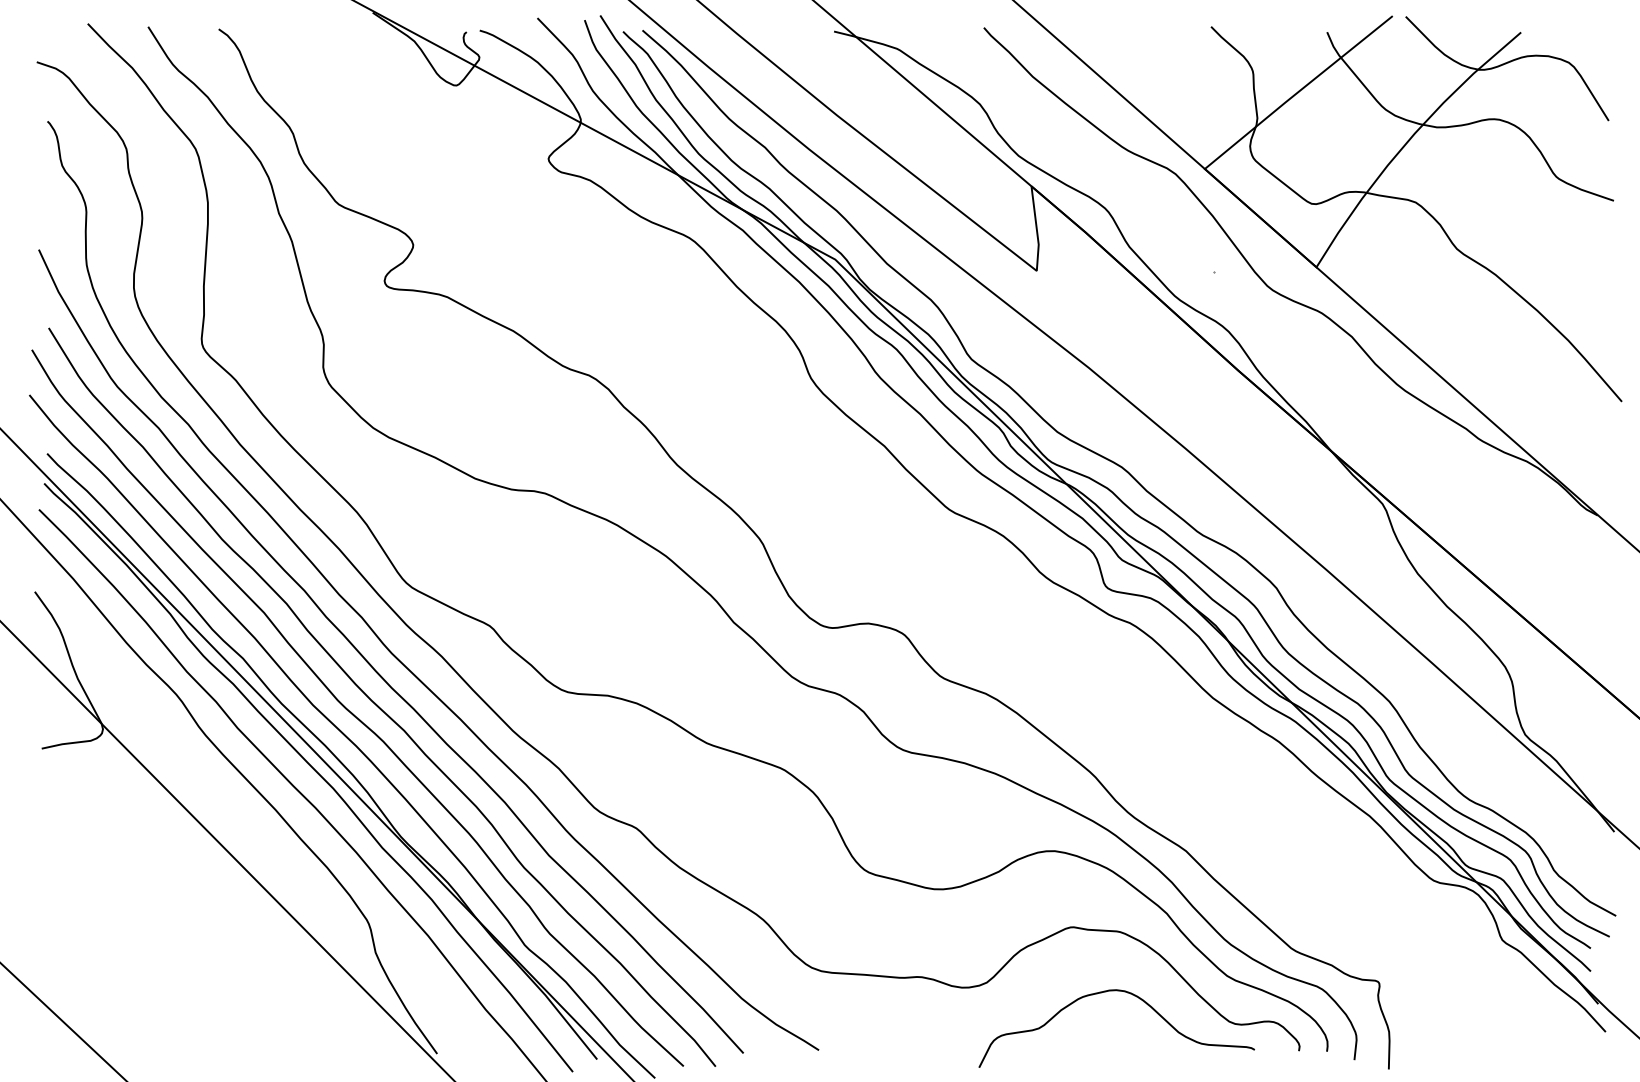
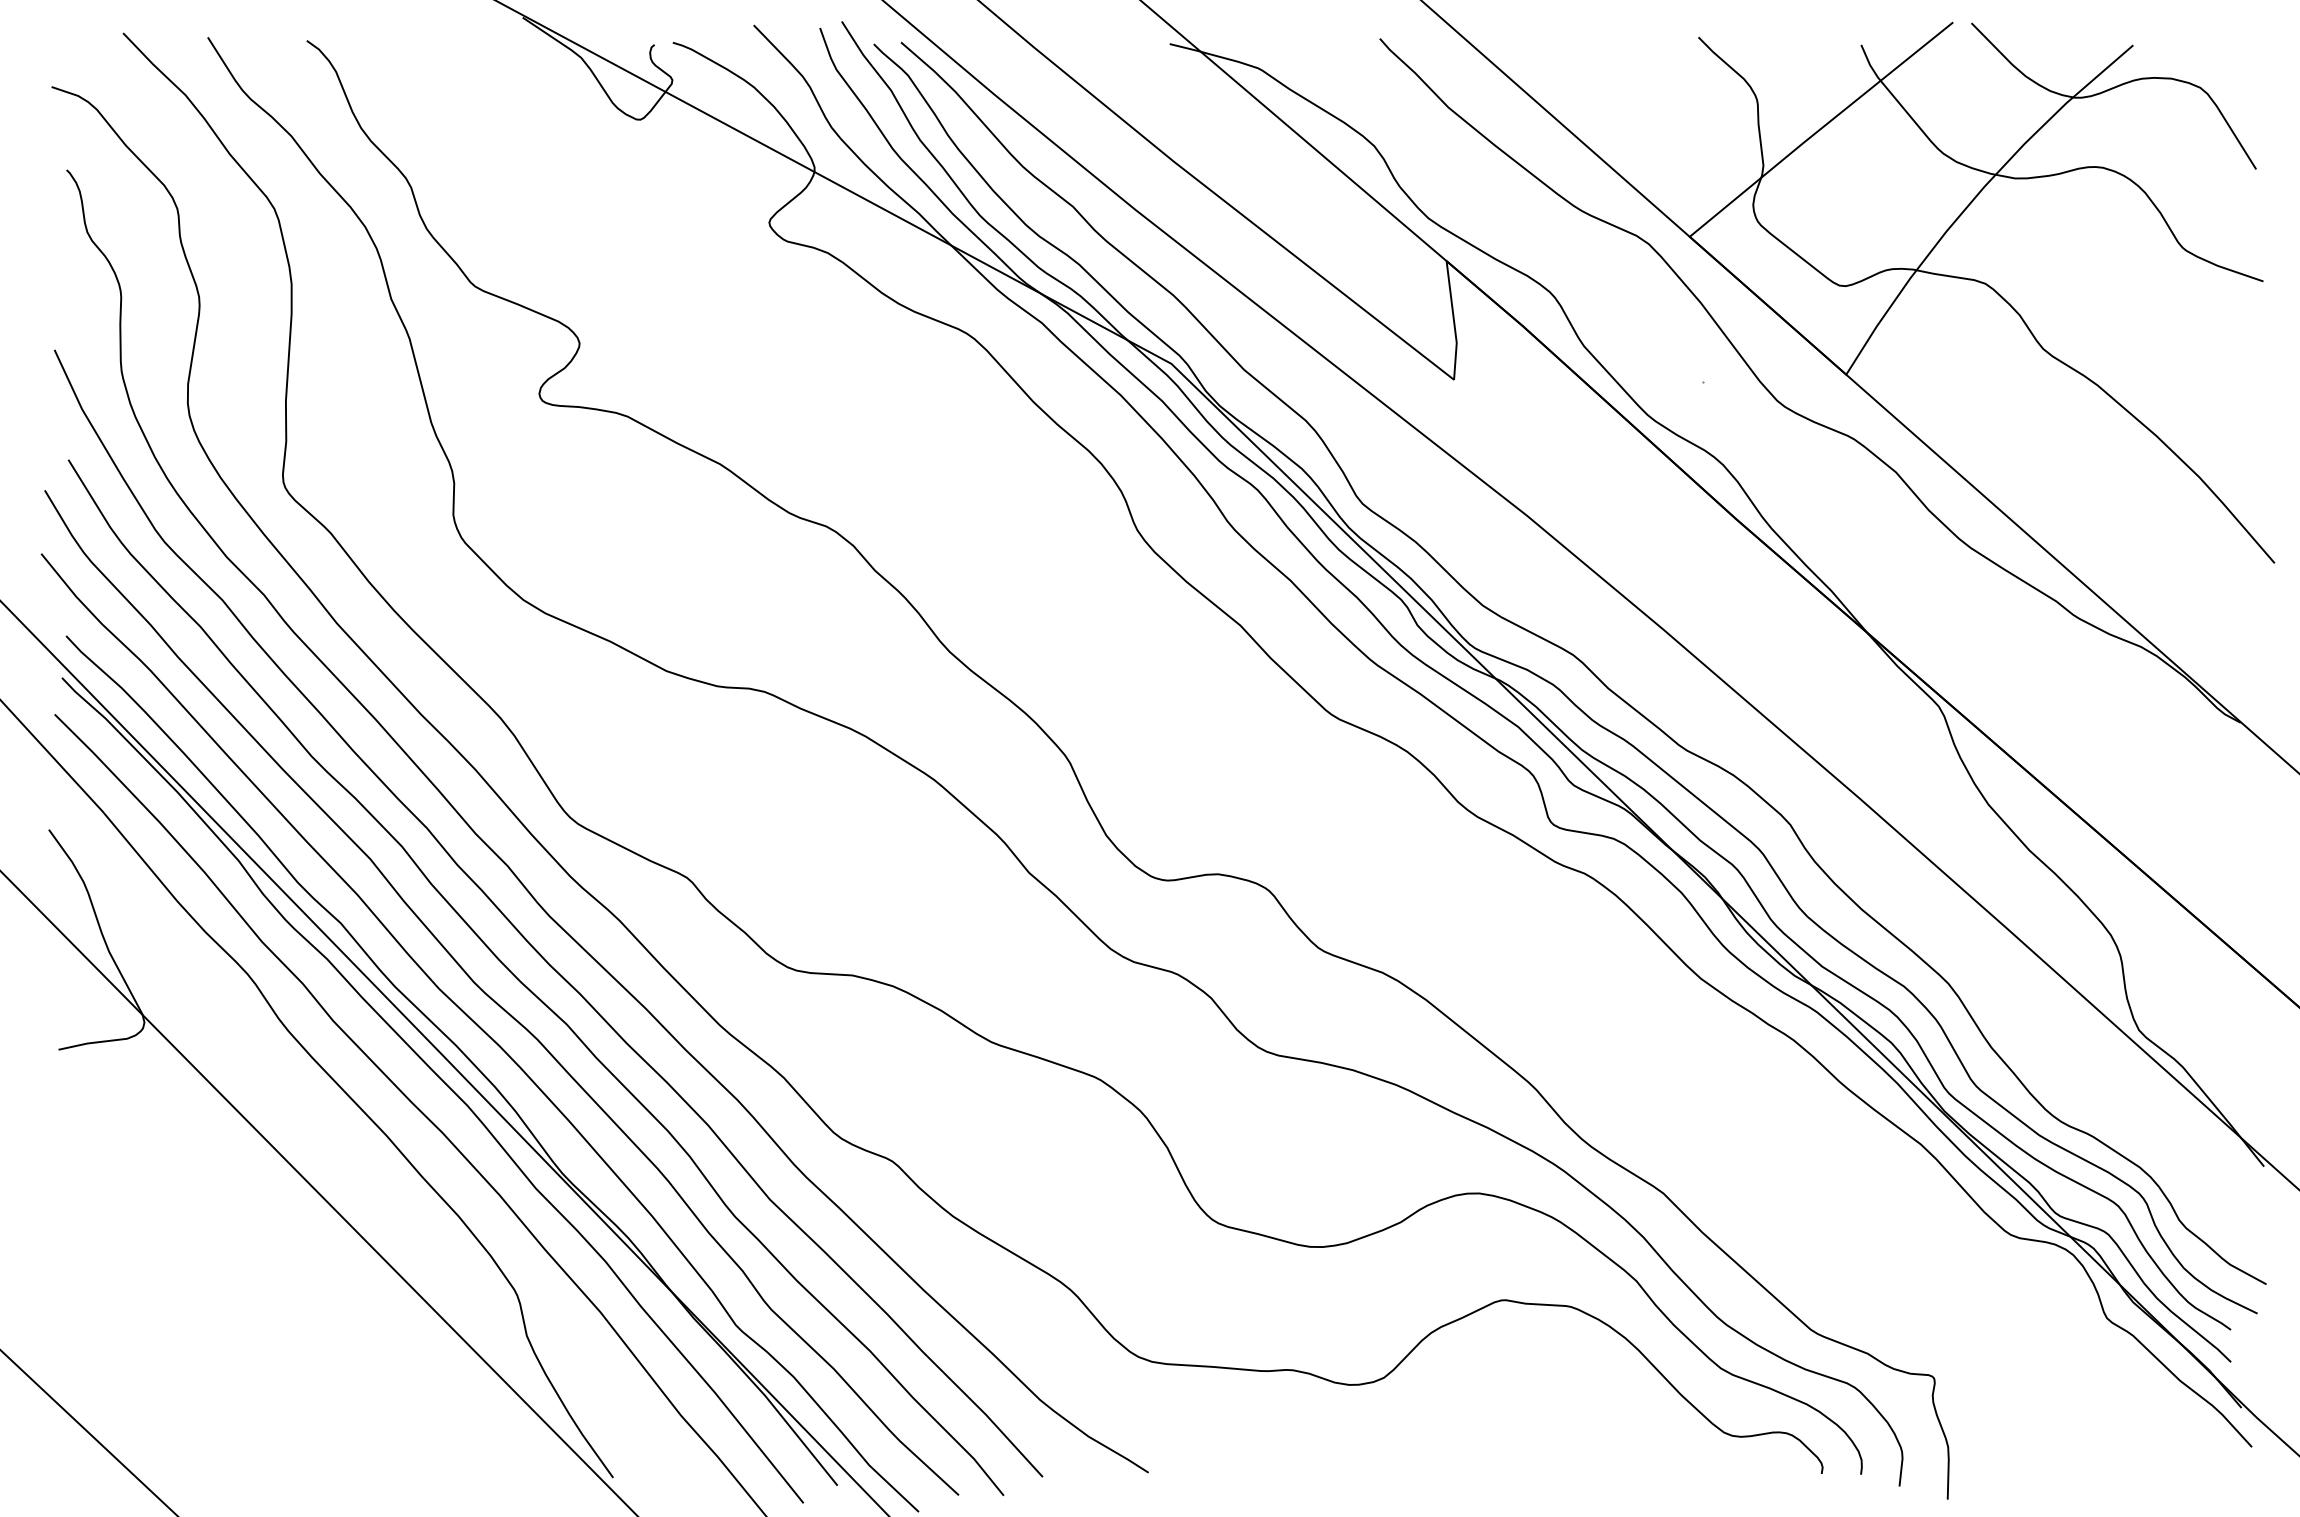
curve: (1132, 995) -> (1588, 1395), removed

